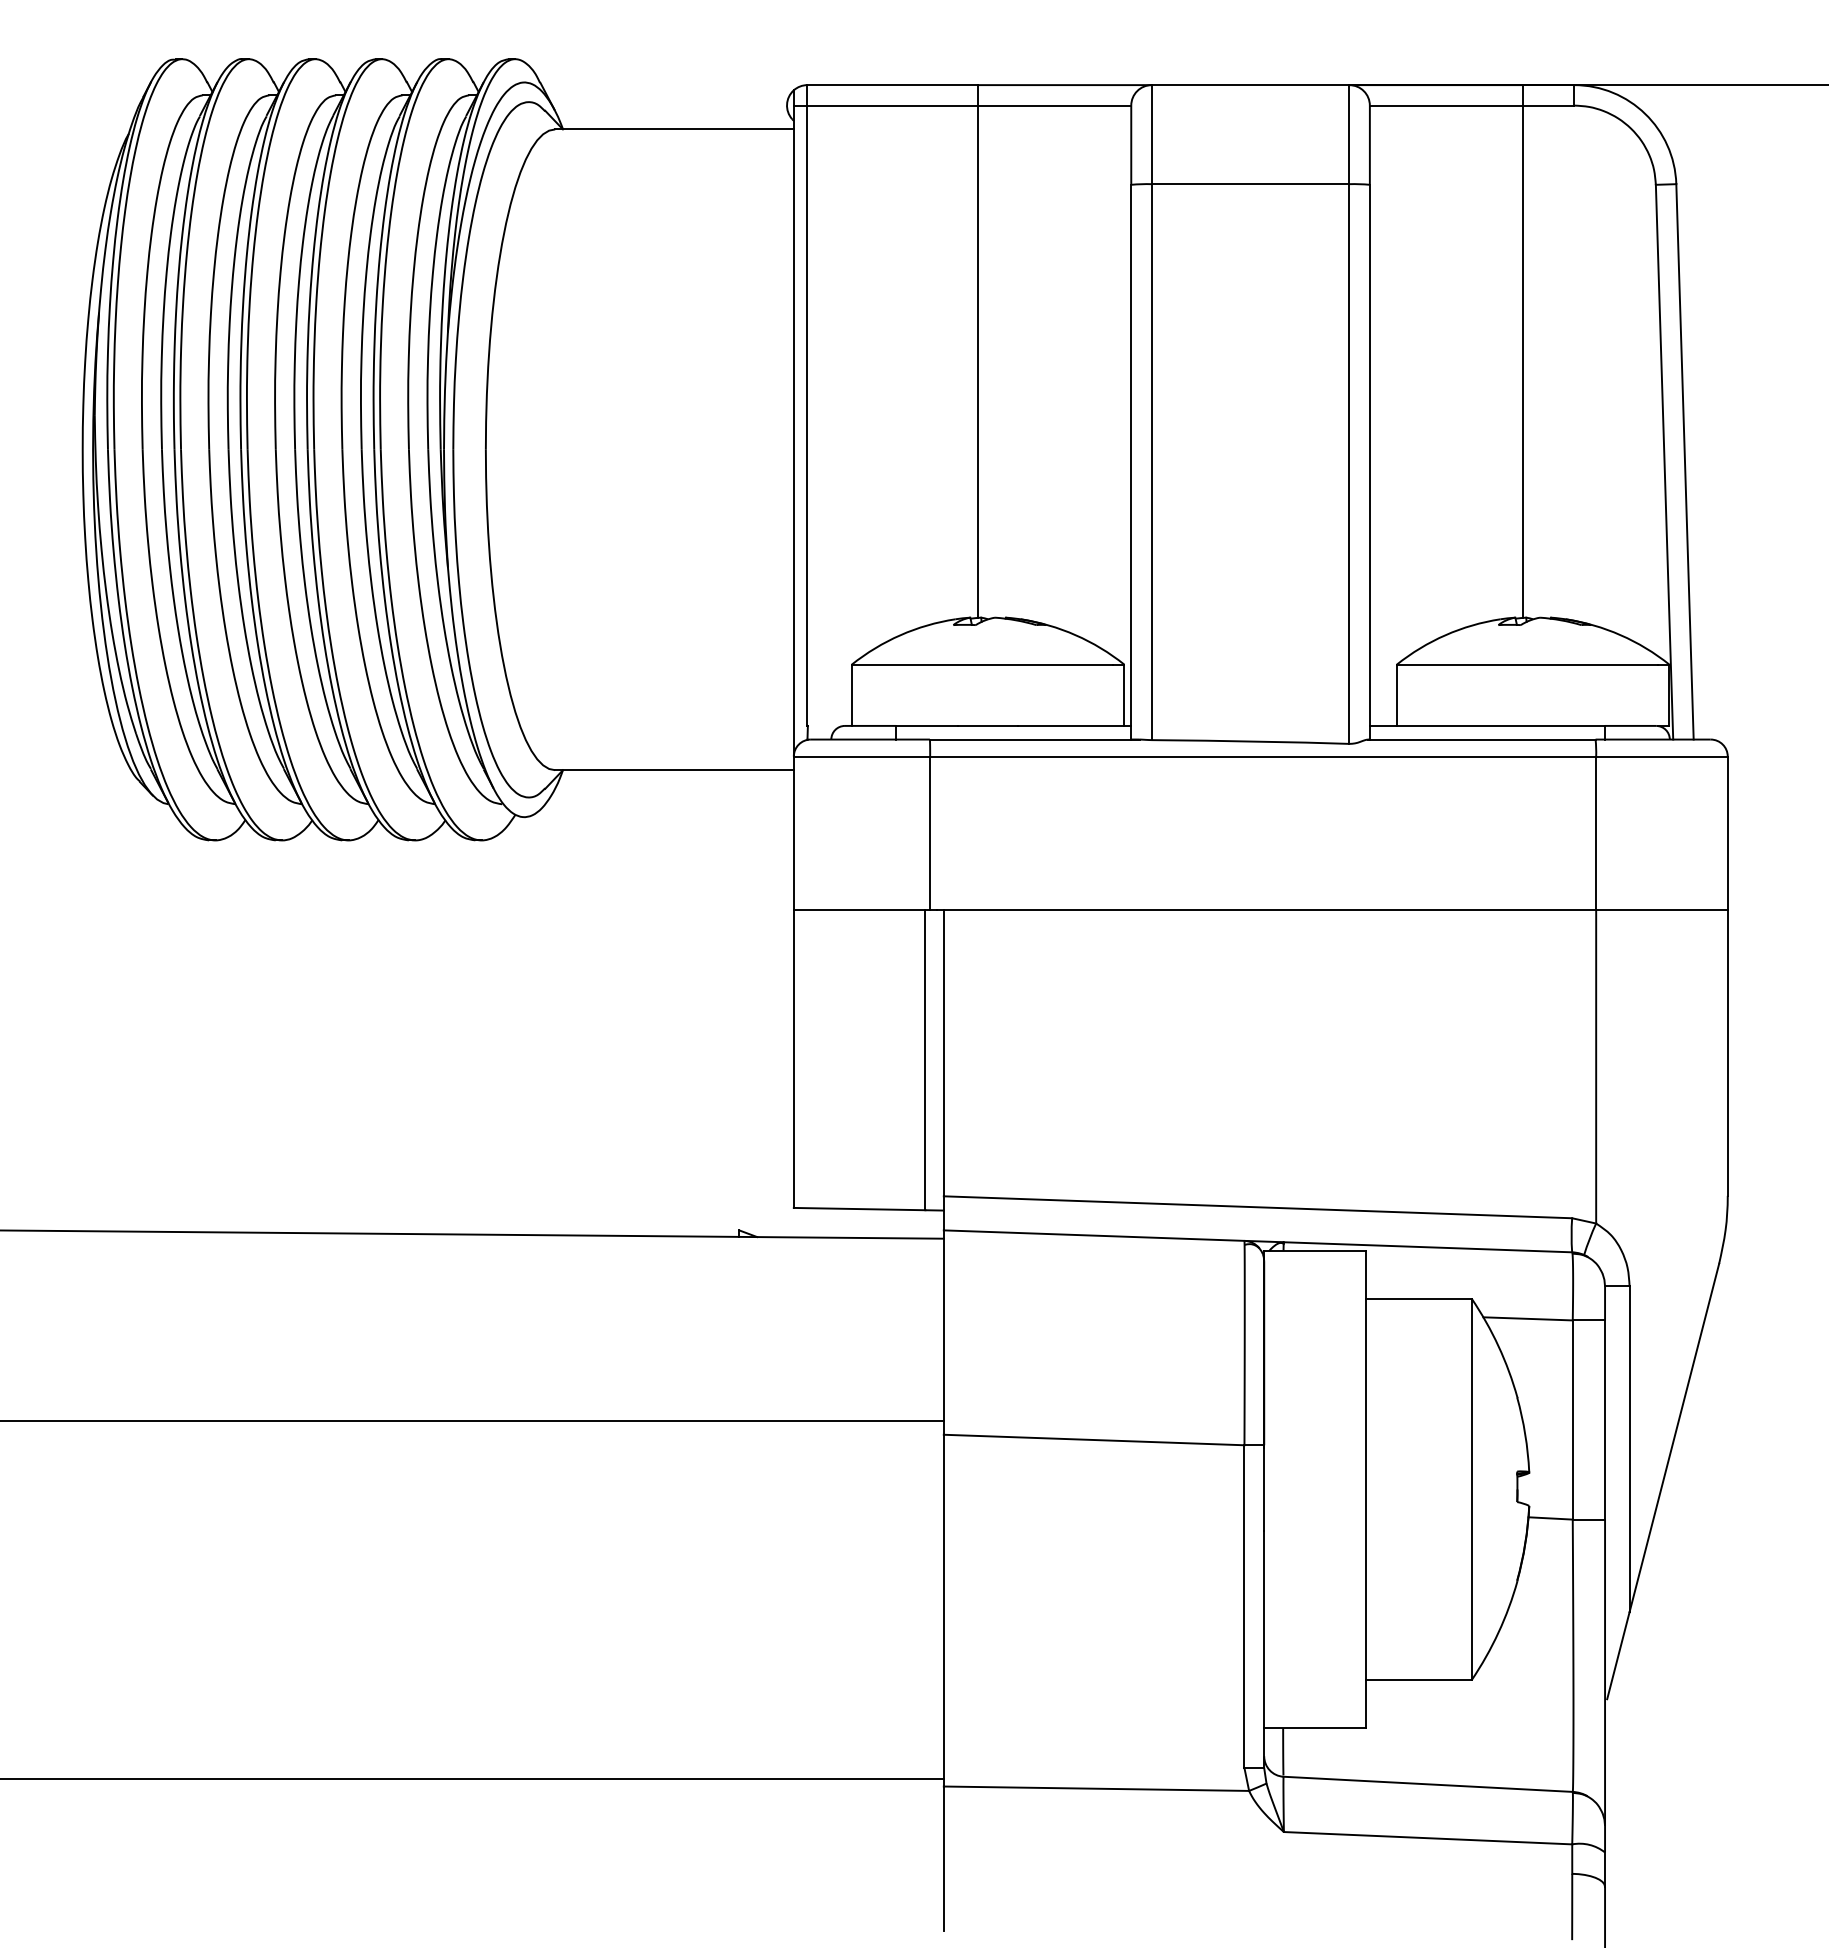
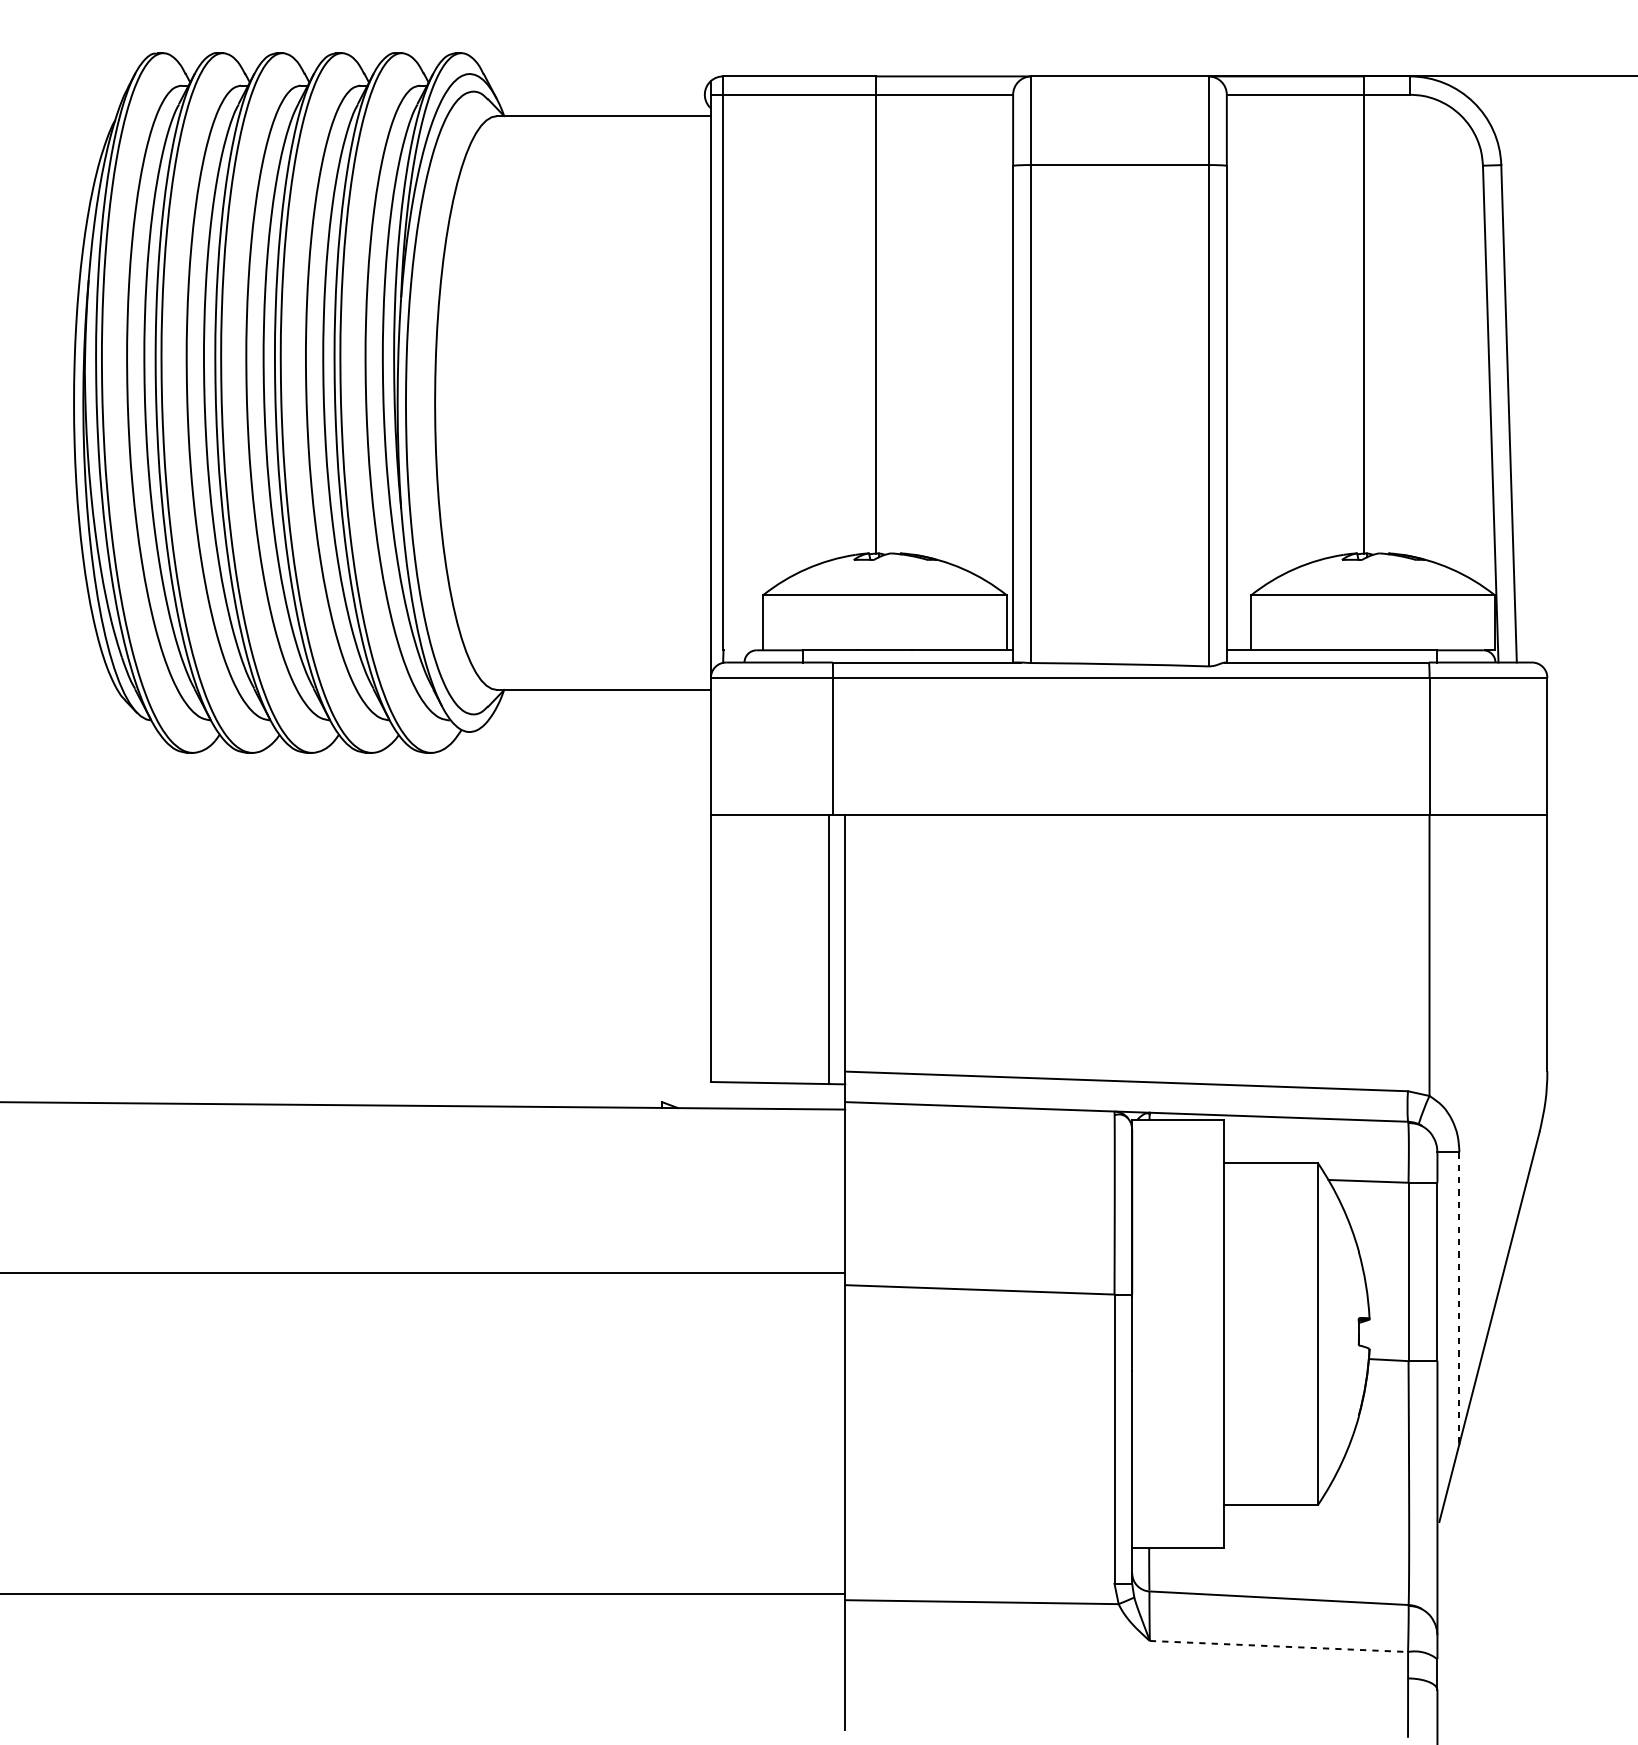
line: (1629, 1449) -> (1459, 1298), solid -> dashed
line: (1428, 1838) -> (1279, 1646), solid -> dashed

